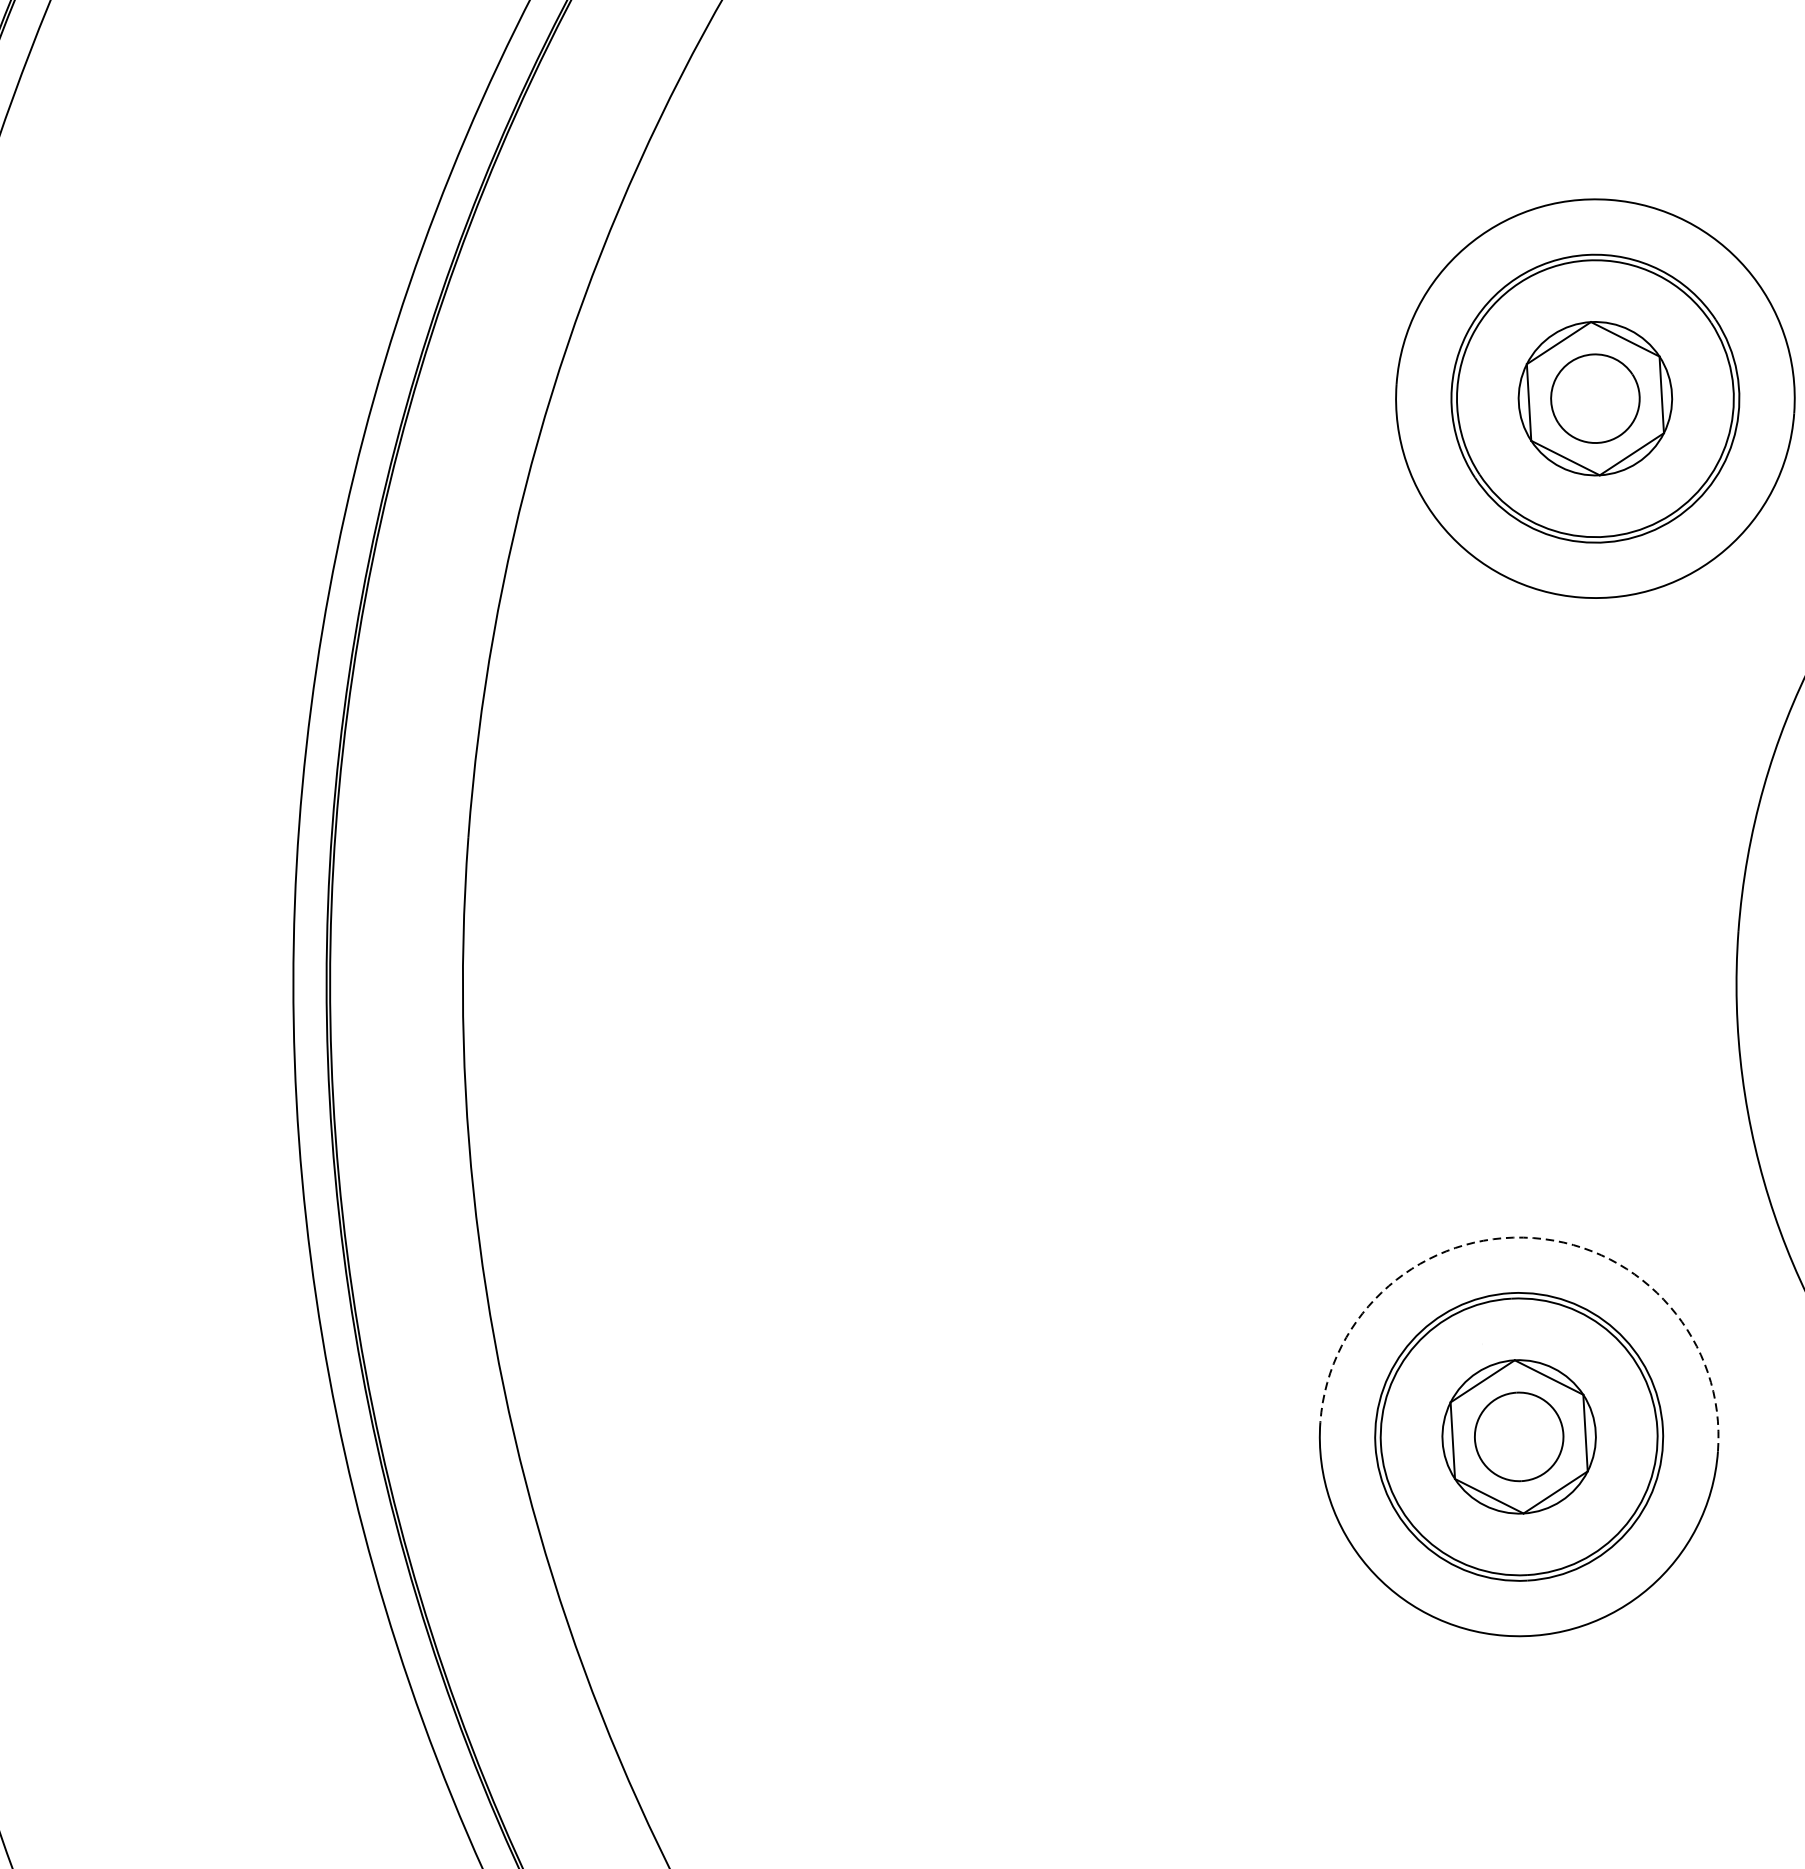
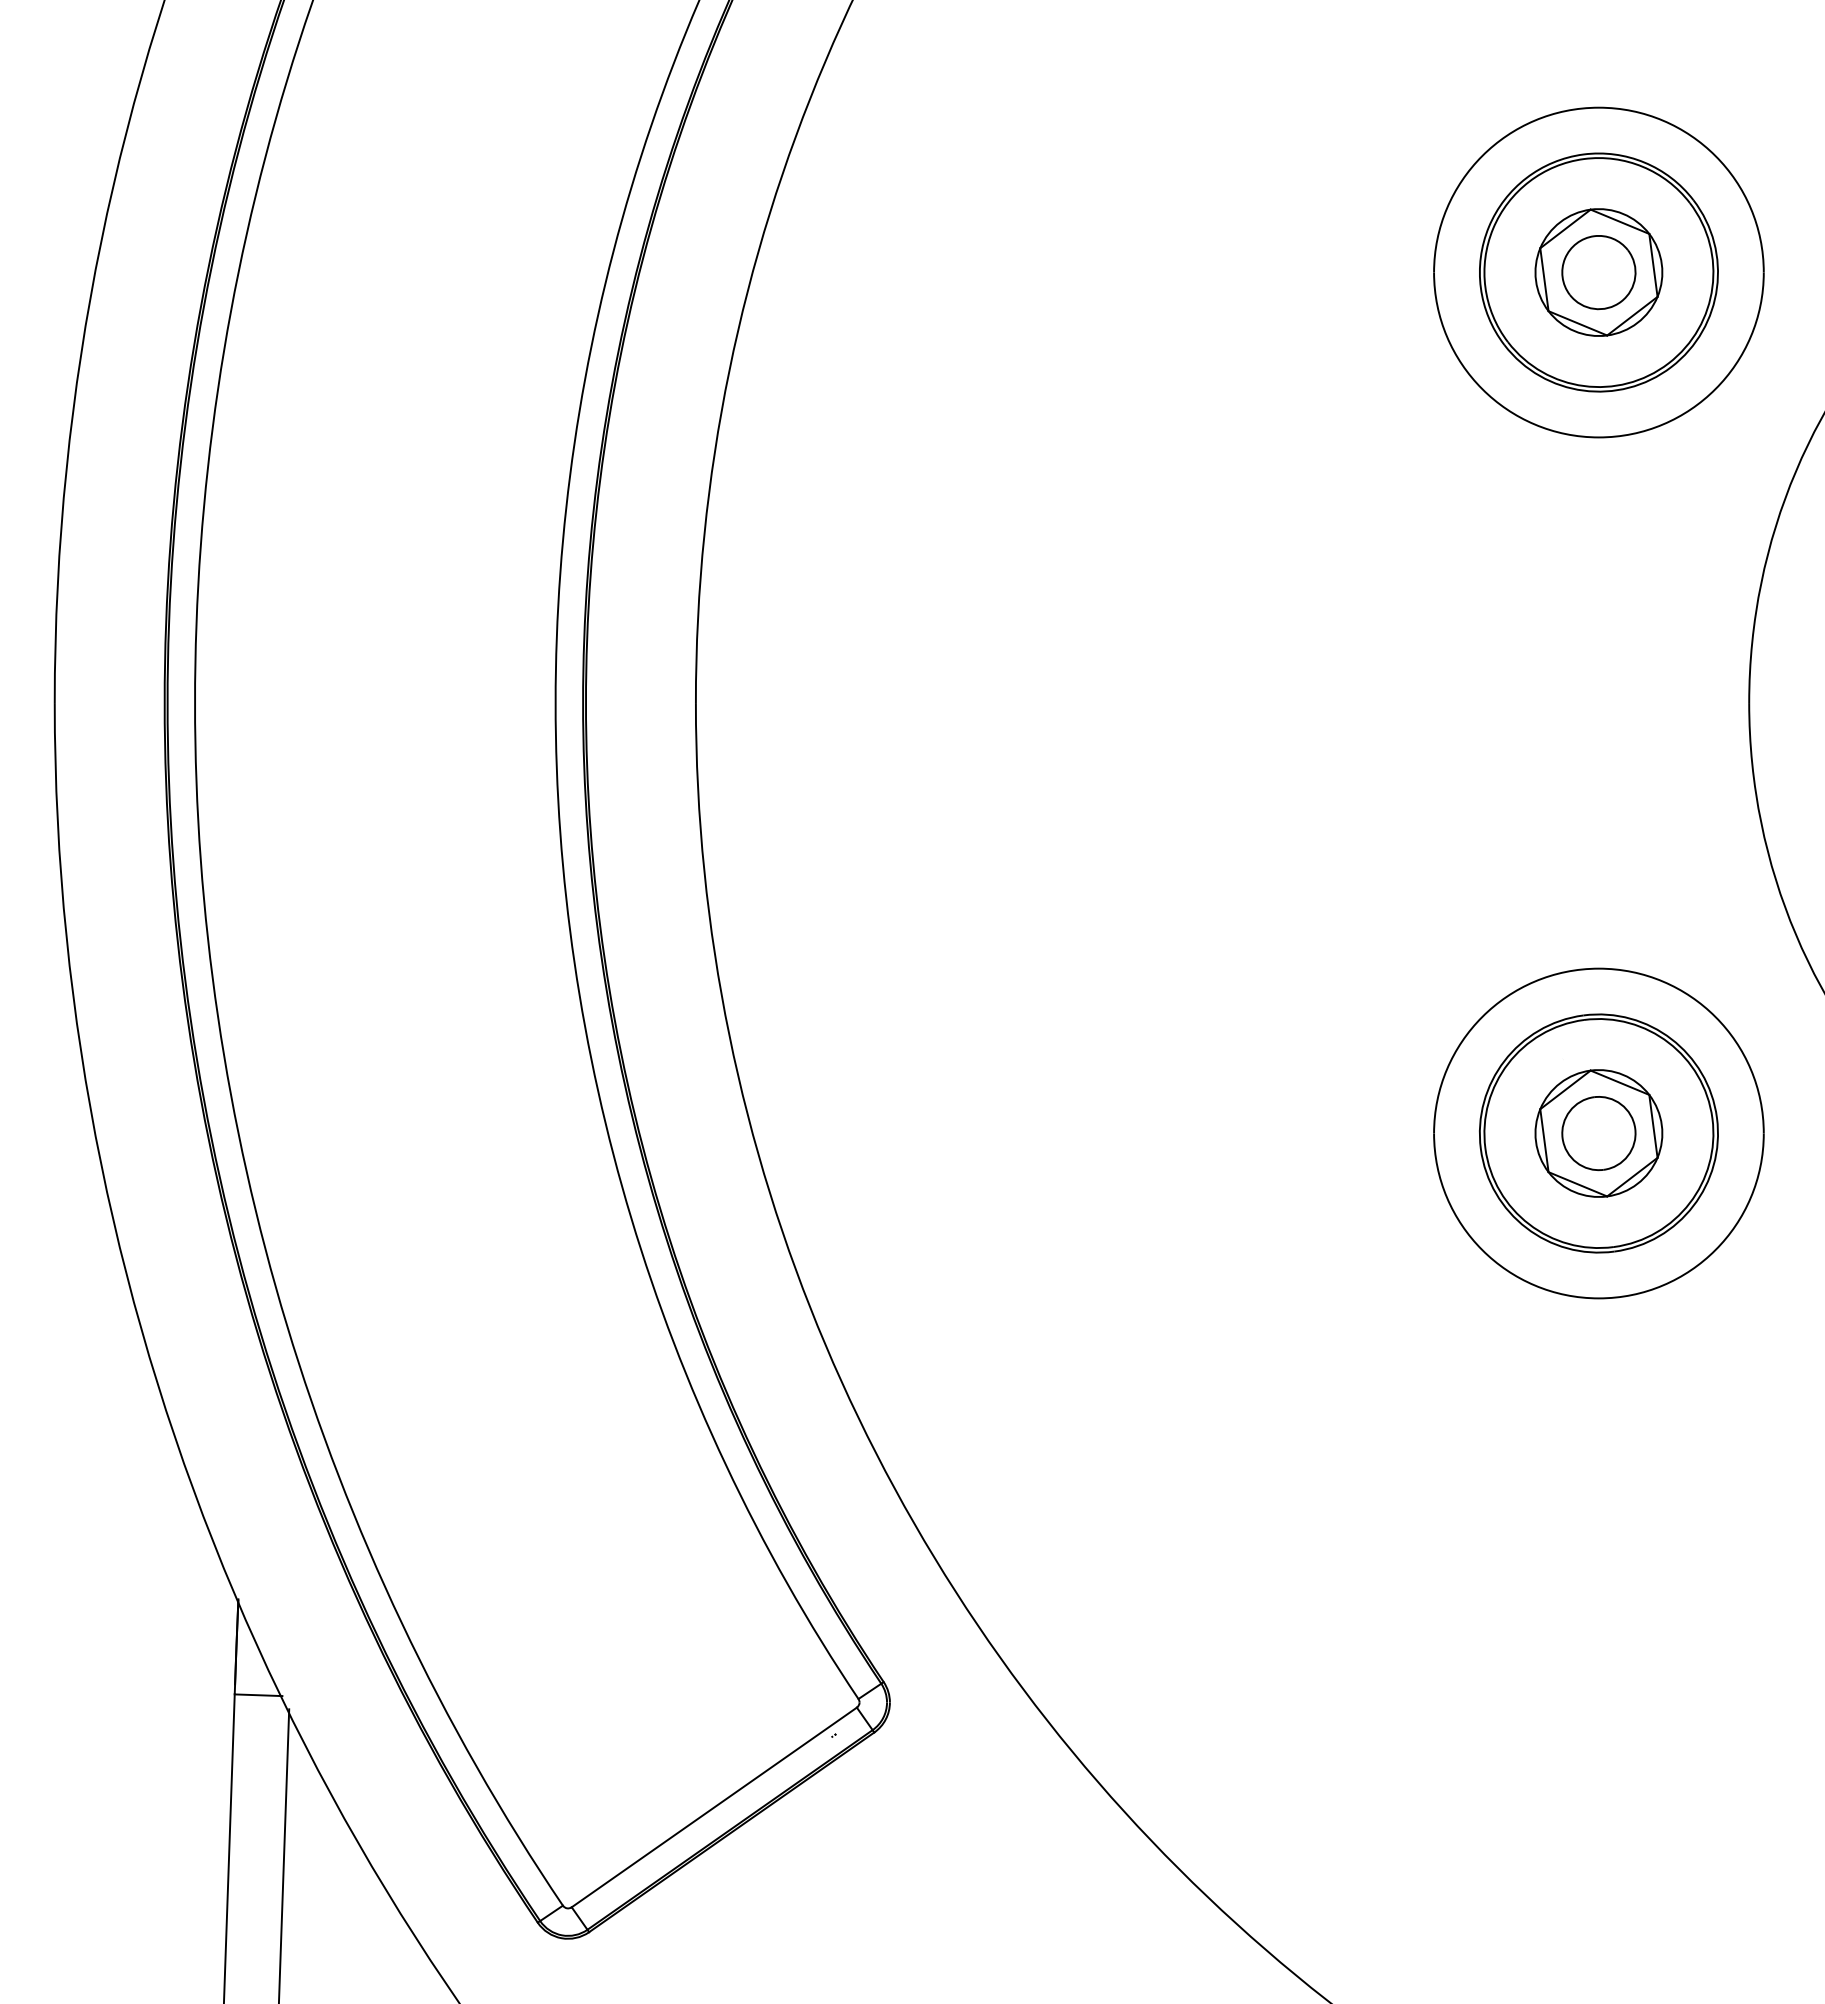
arc: (1533, 1237) -> (1598, 968), dashed -> solid

